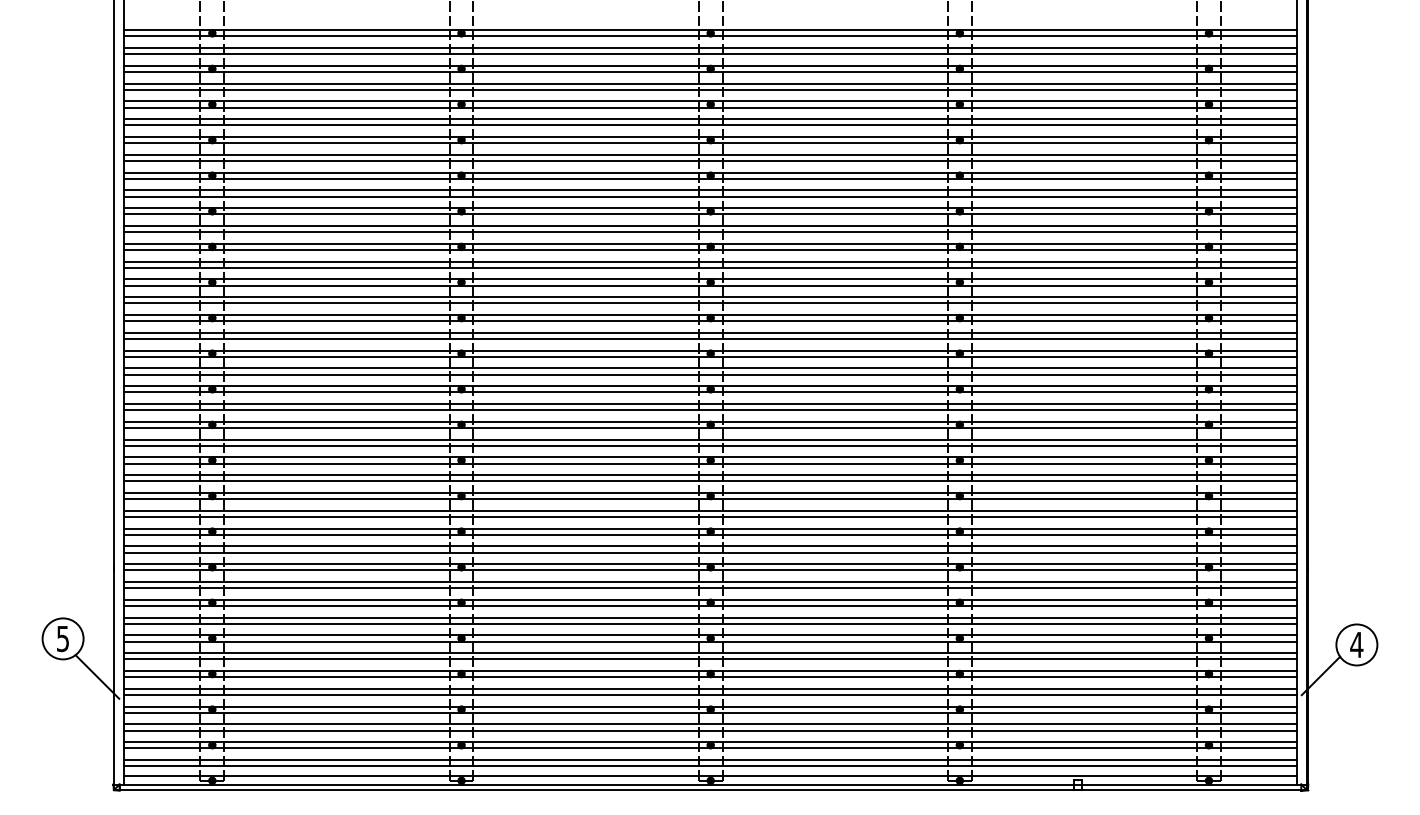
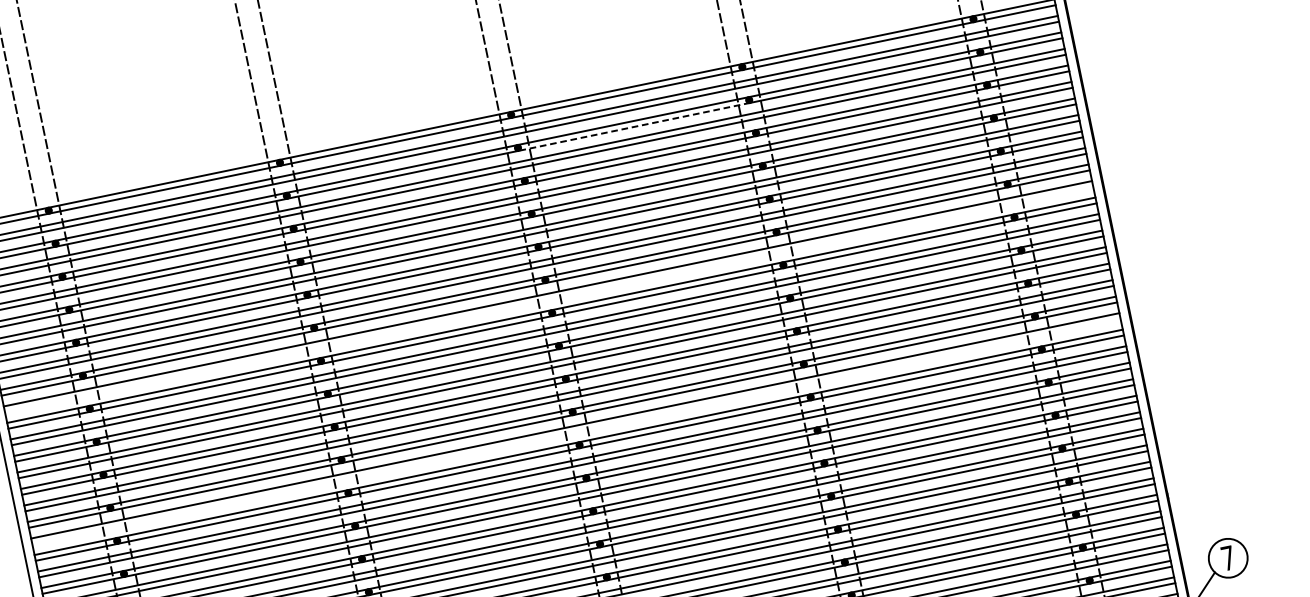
line: (835, 72) -> (634, 127), solid -> dashed
line: (709, 232) -> (548, 299), removed
line: (709, 374) -> (575, 431), removed
text: (1356, 644) -> (1227, 557), 4 -> 7

